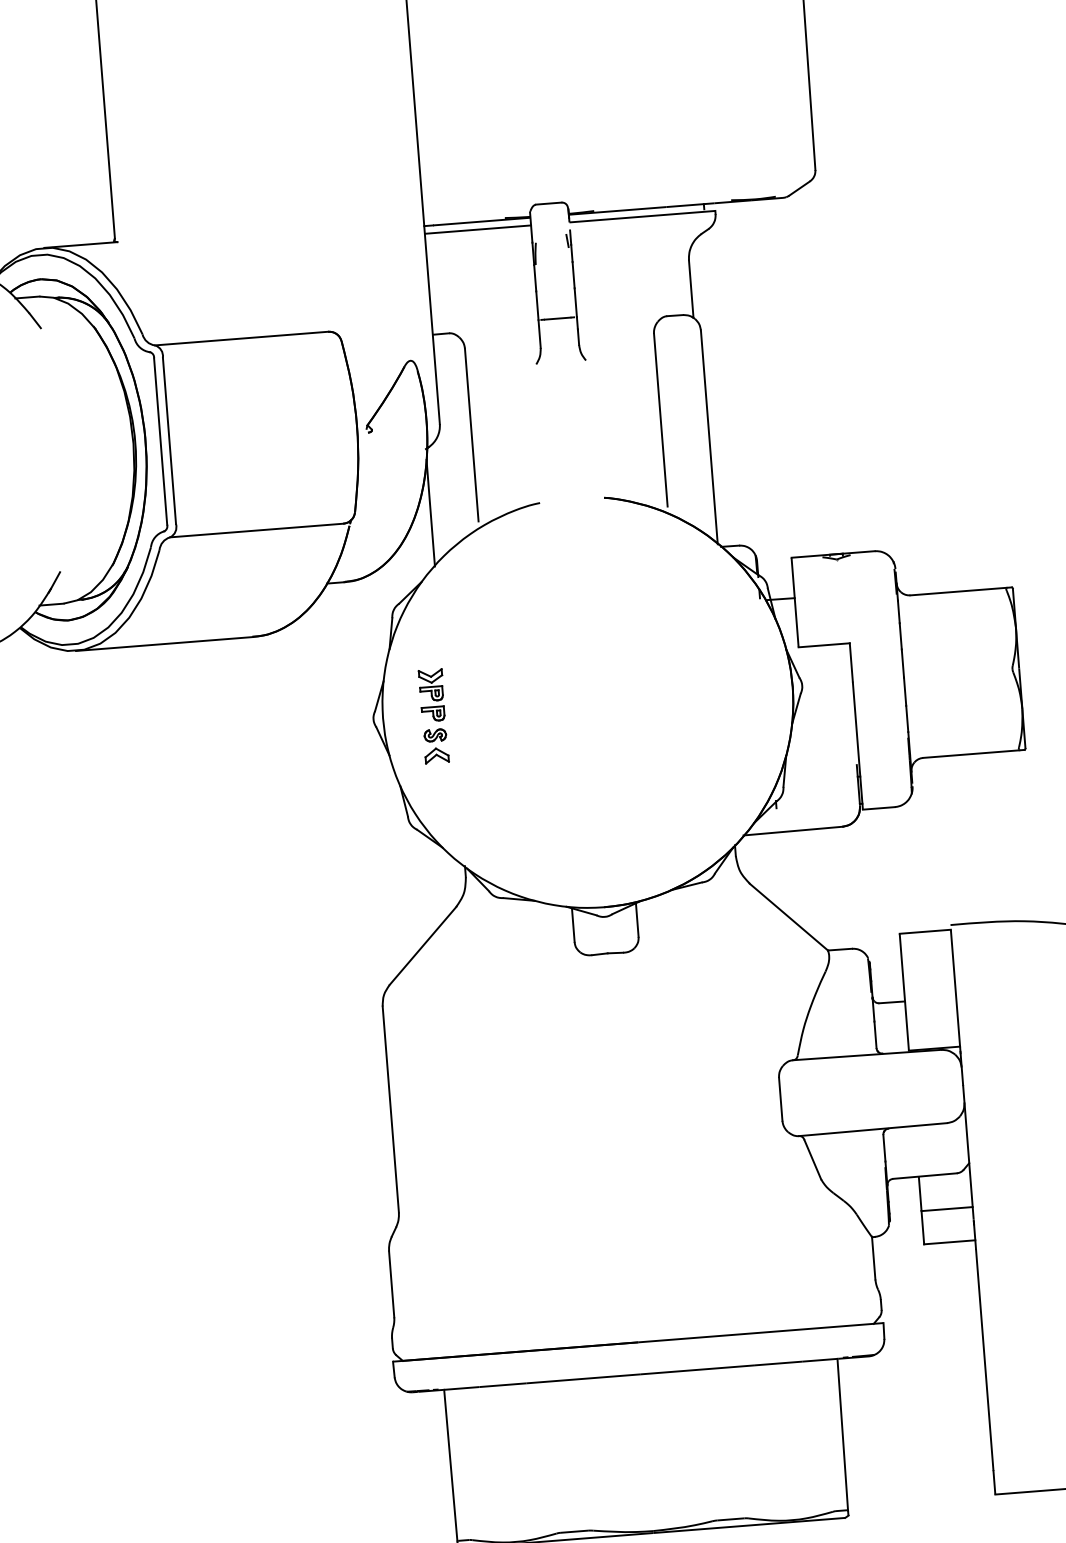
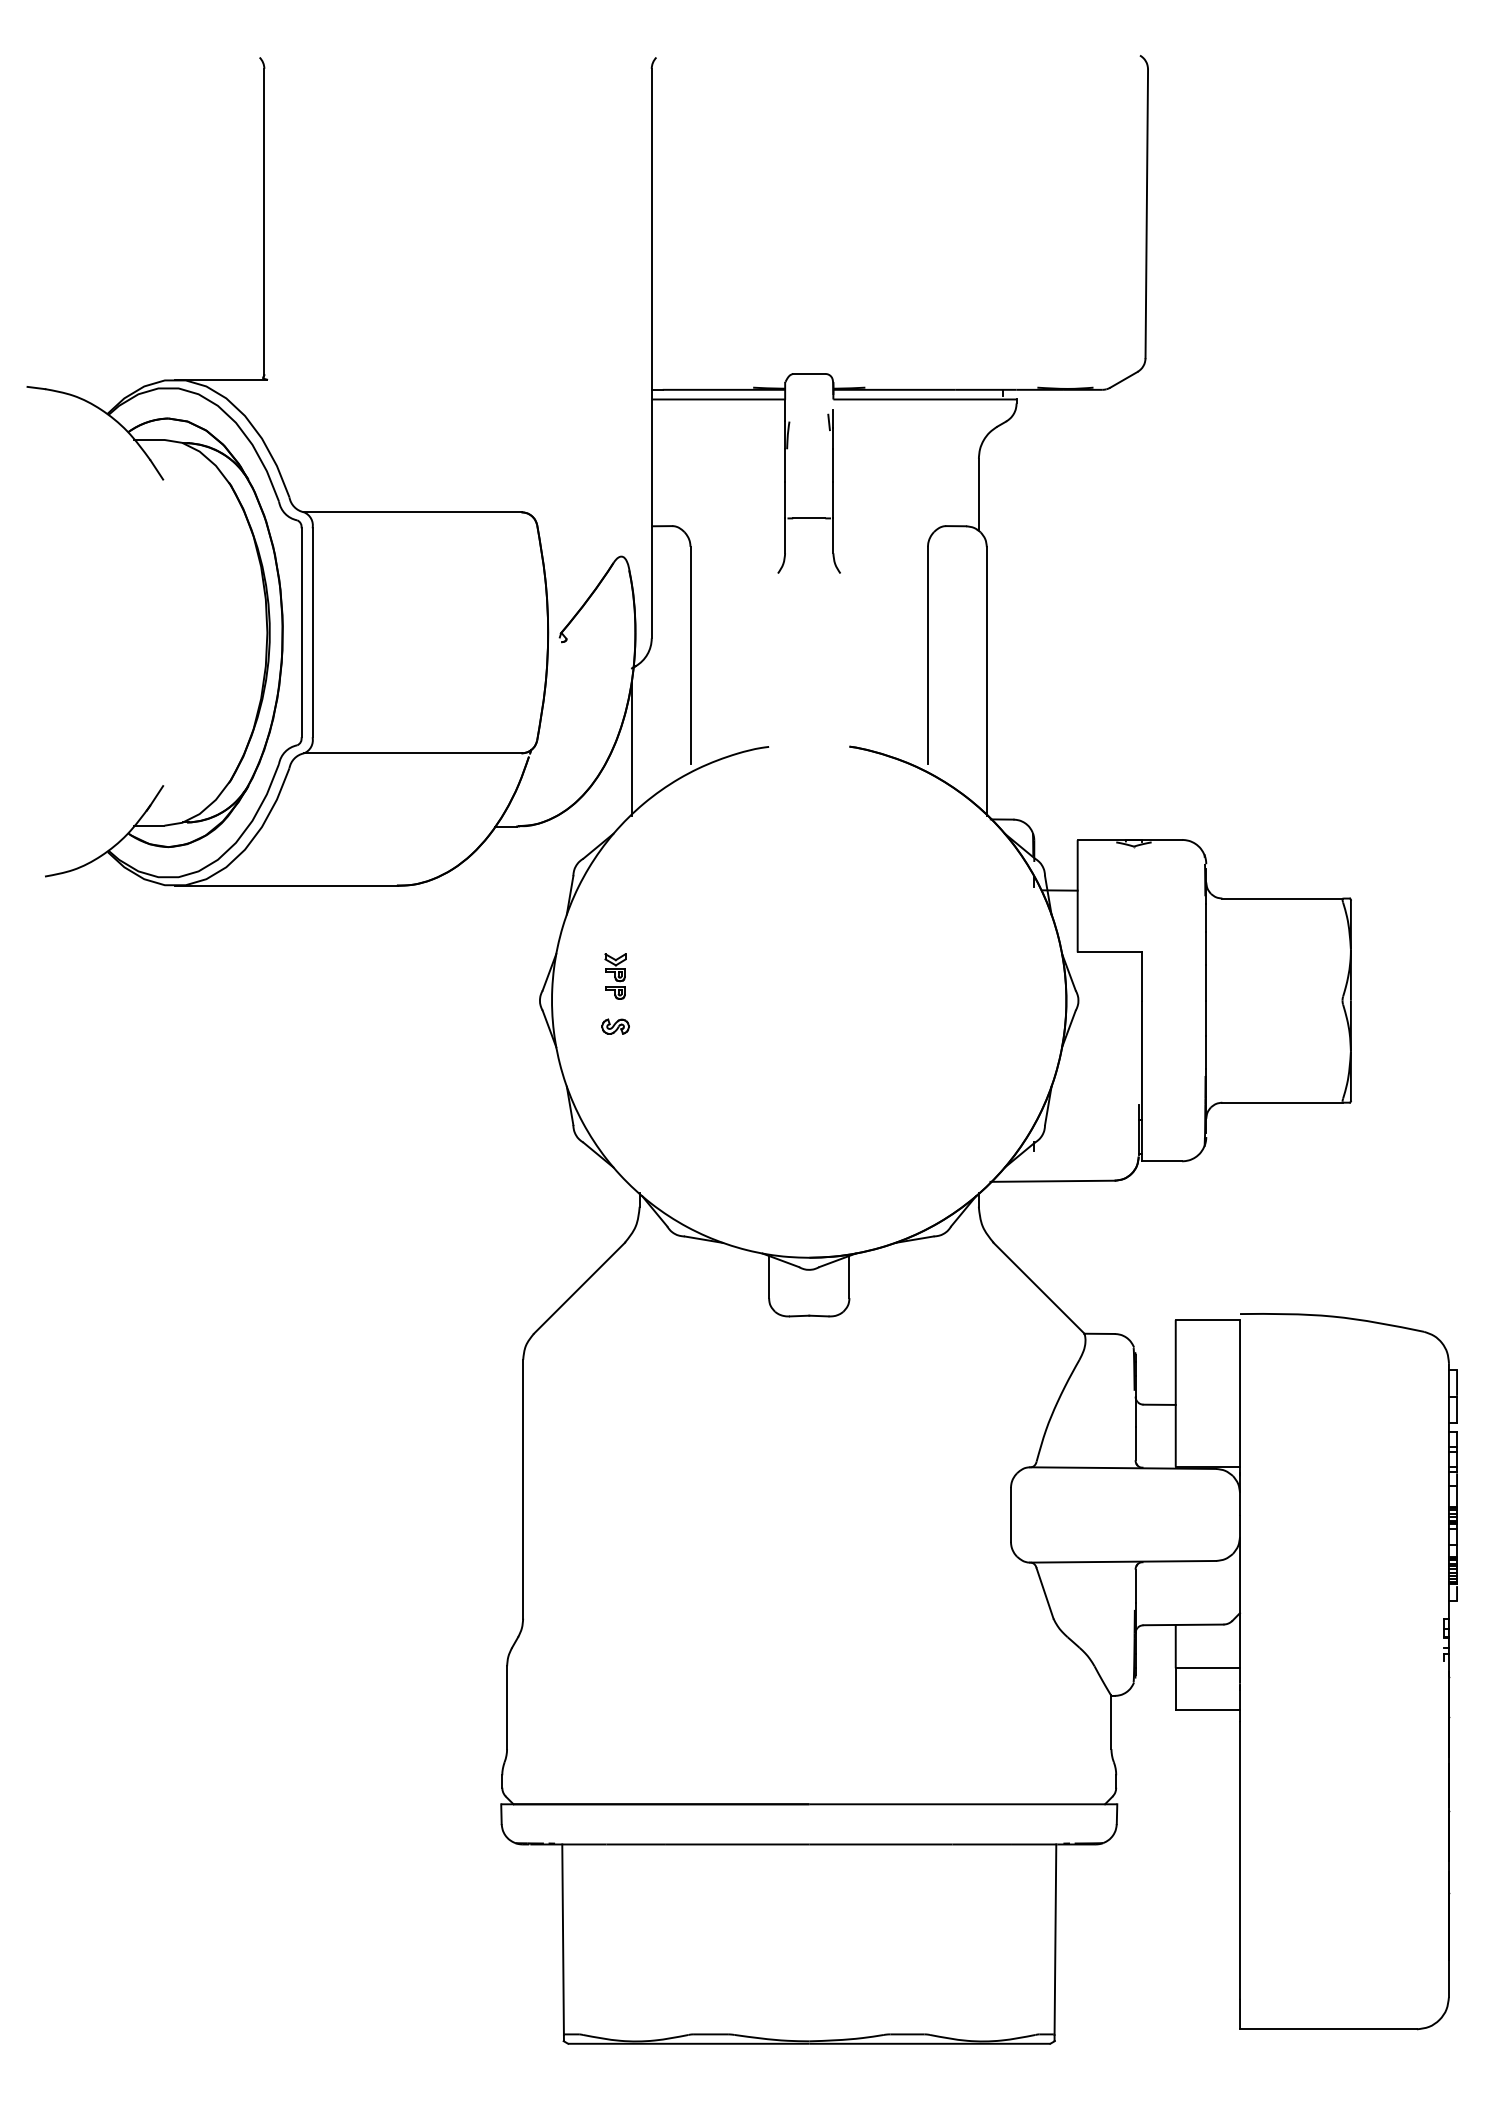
part: (432, 695) -> (615, 976), size x0.7
part: (436, 755) -> (615, 1051), removed

